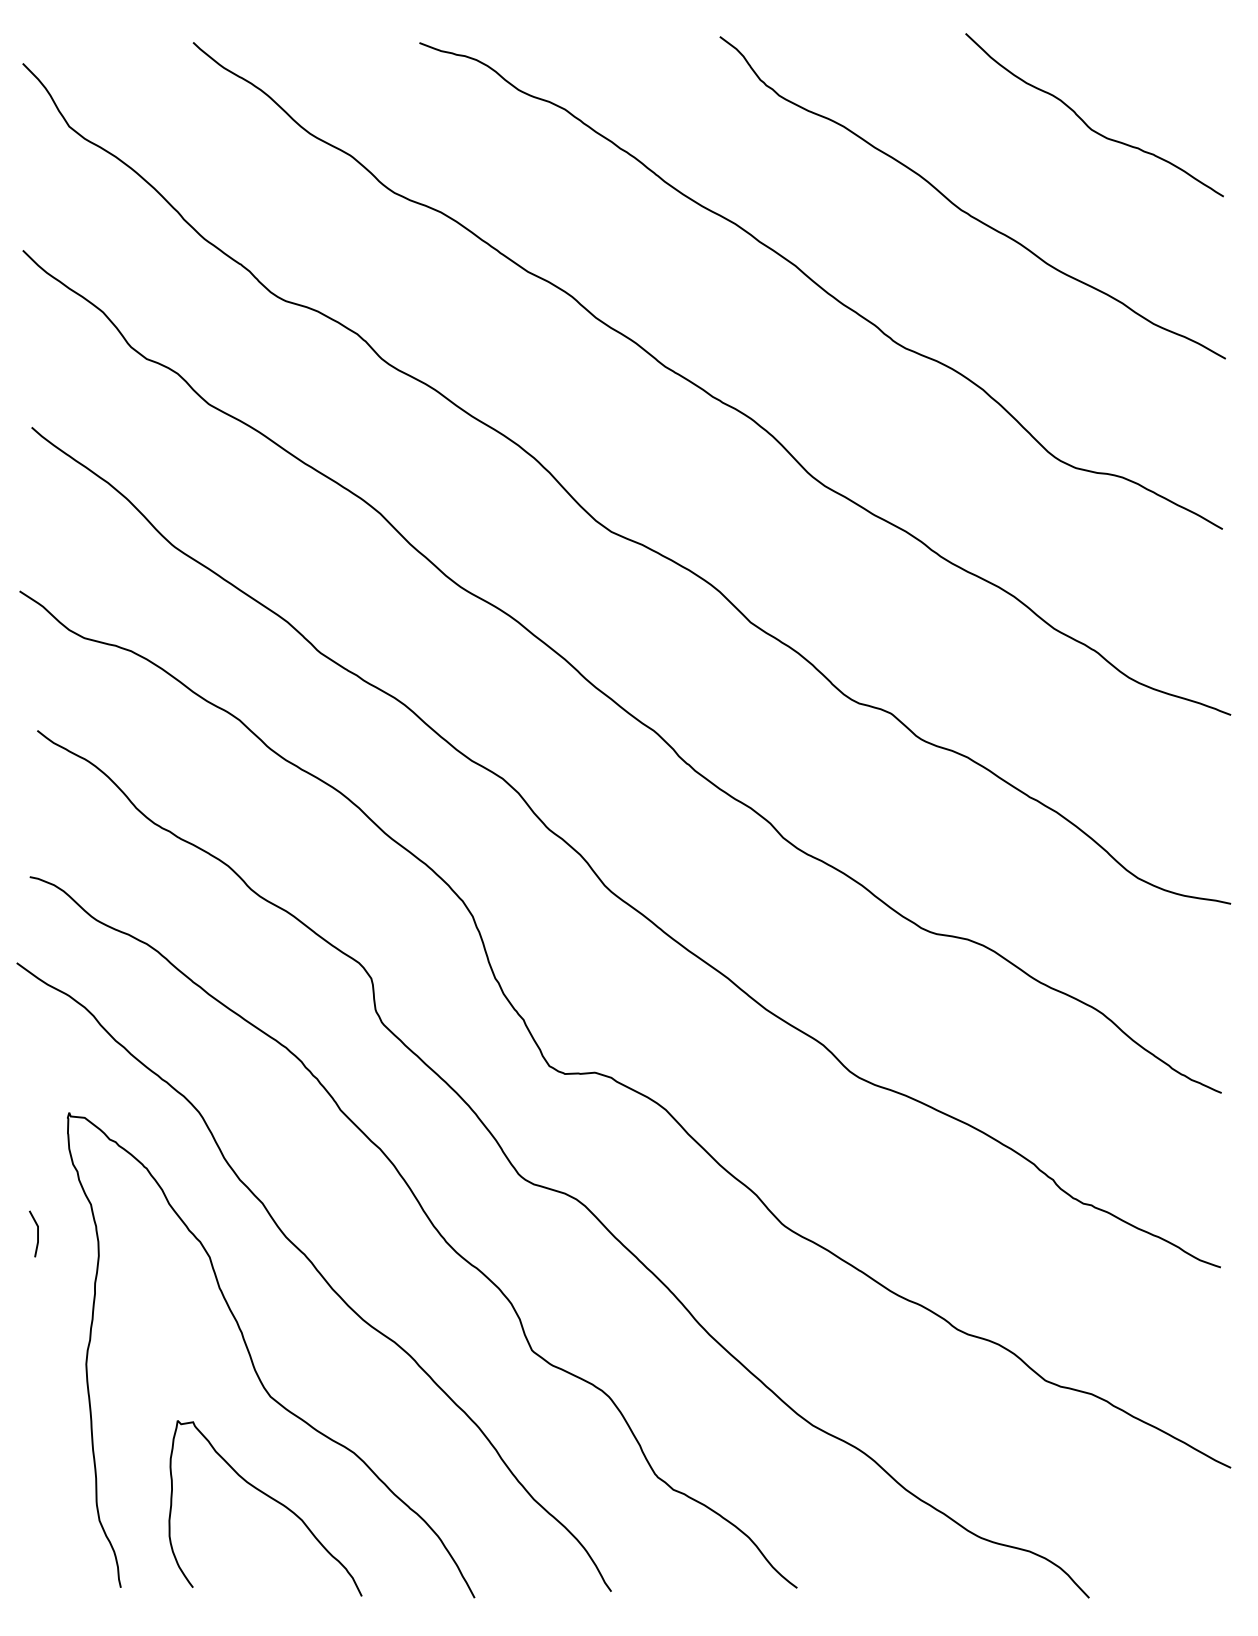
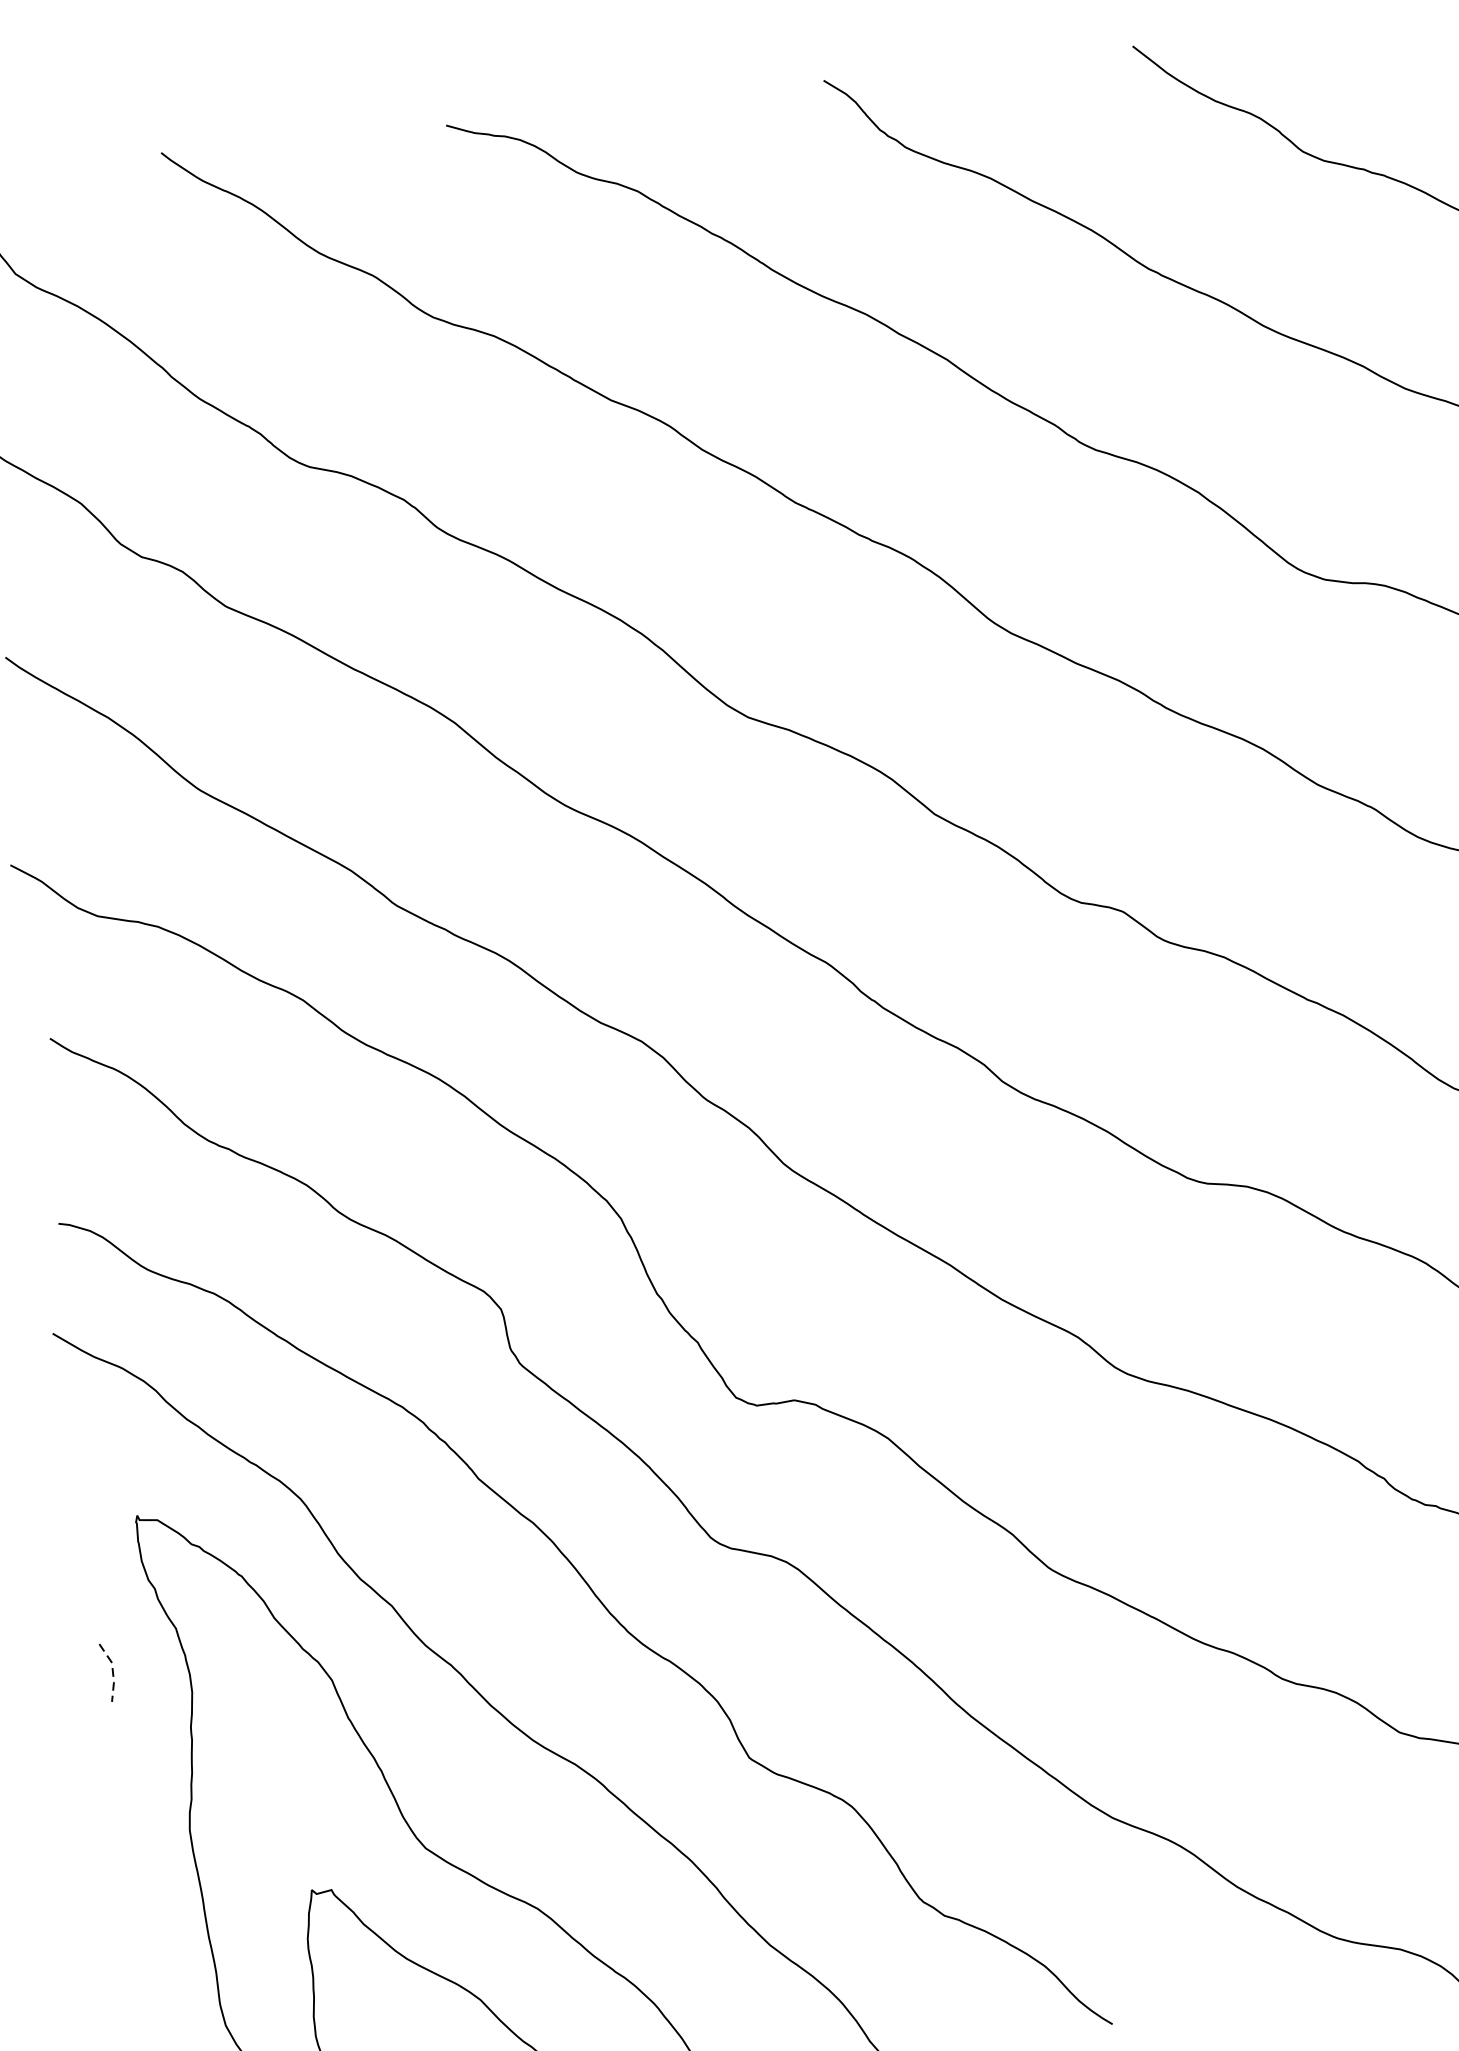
line: (38, 1233) -> (113, 1671), solid -> dashed

